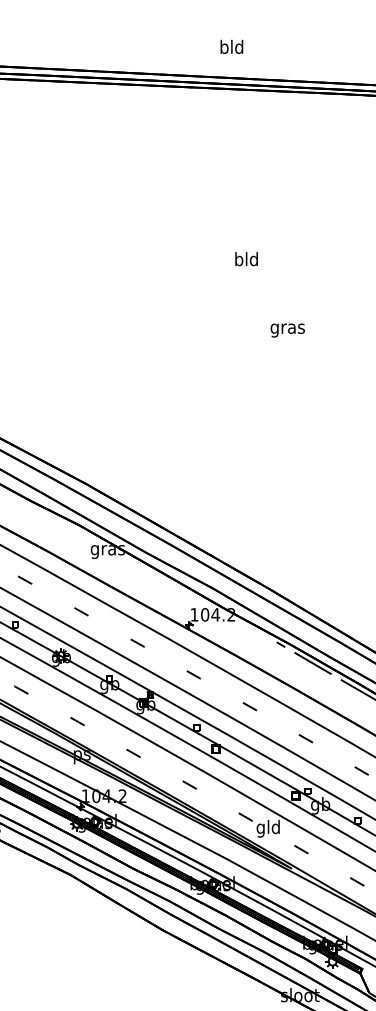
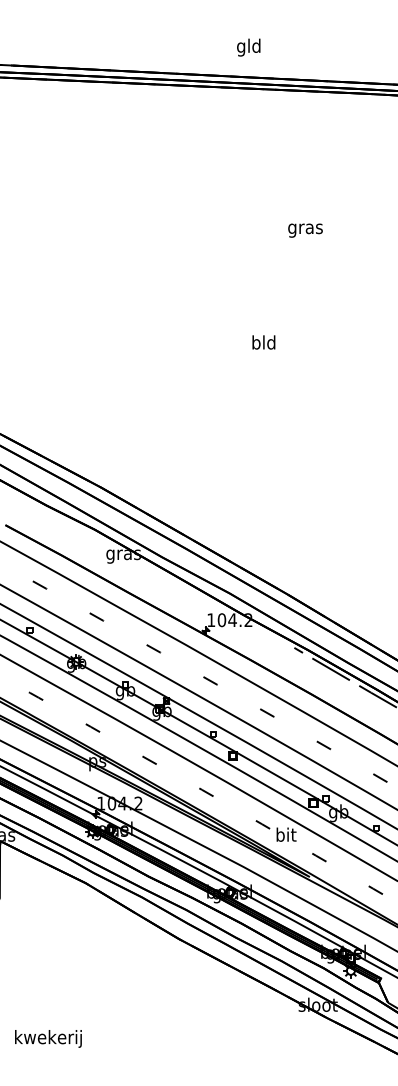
text: (224, 48) -> (241, 47), bld -> gld
text: (246, 259) -> (263, 342), moved
text: (287, 330) -> (305, 230), moved
text: (267, 828) -> (285, 836), gld -> bit

